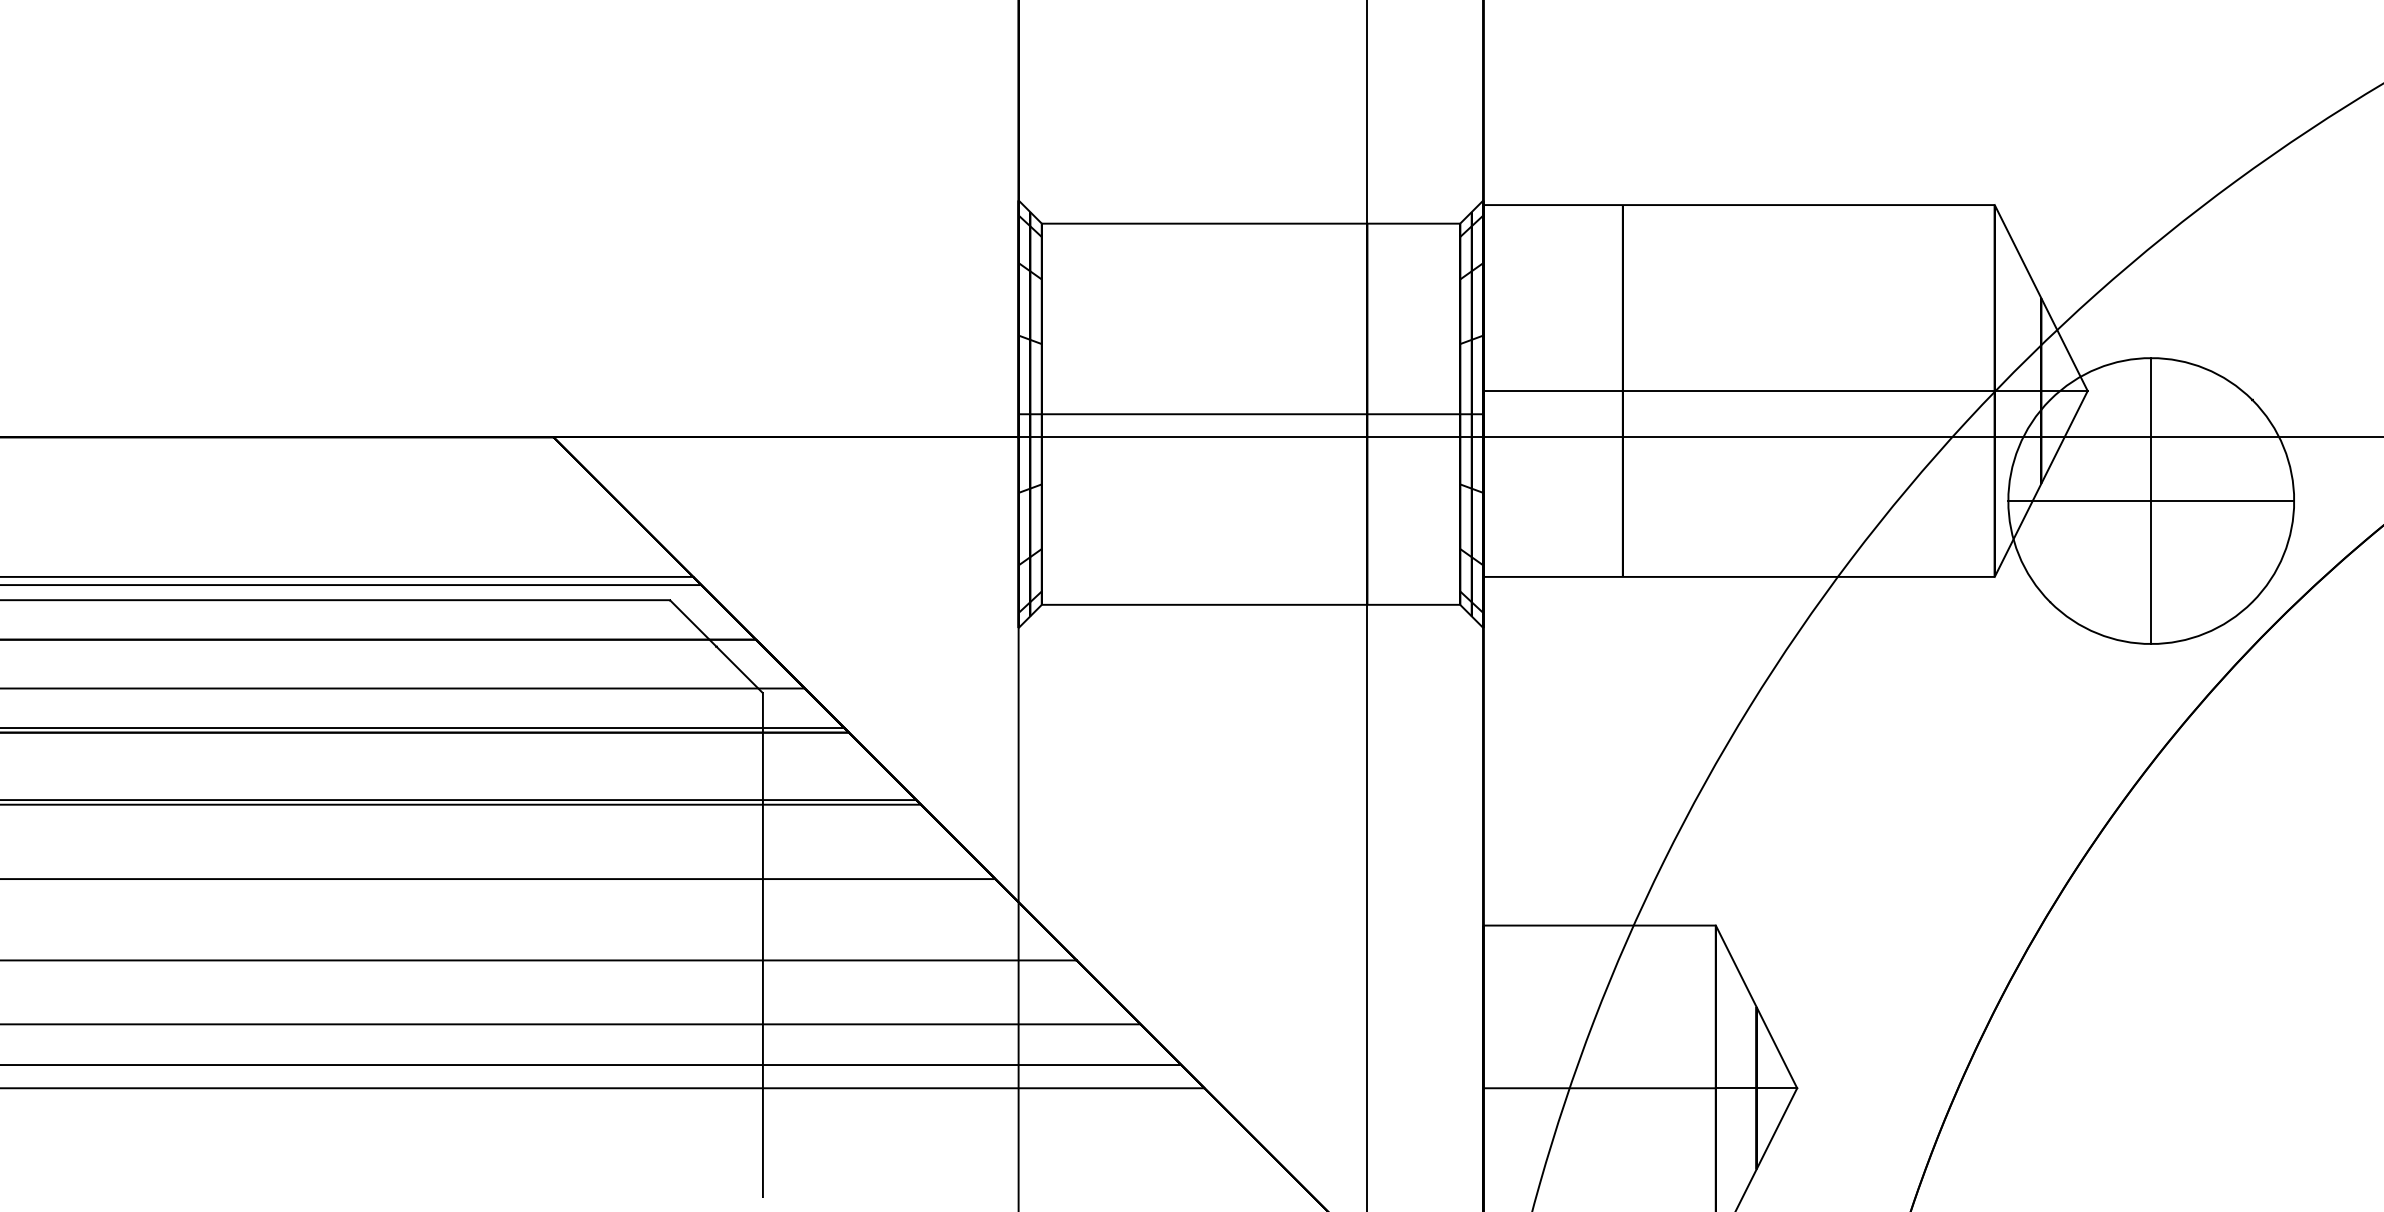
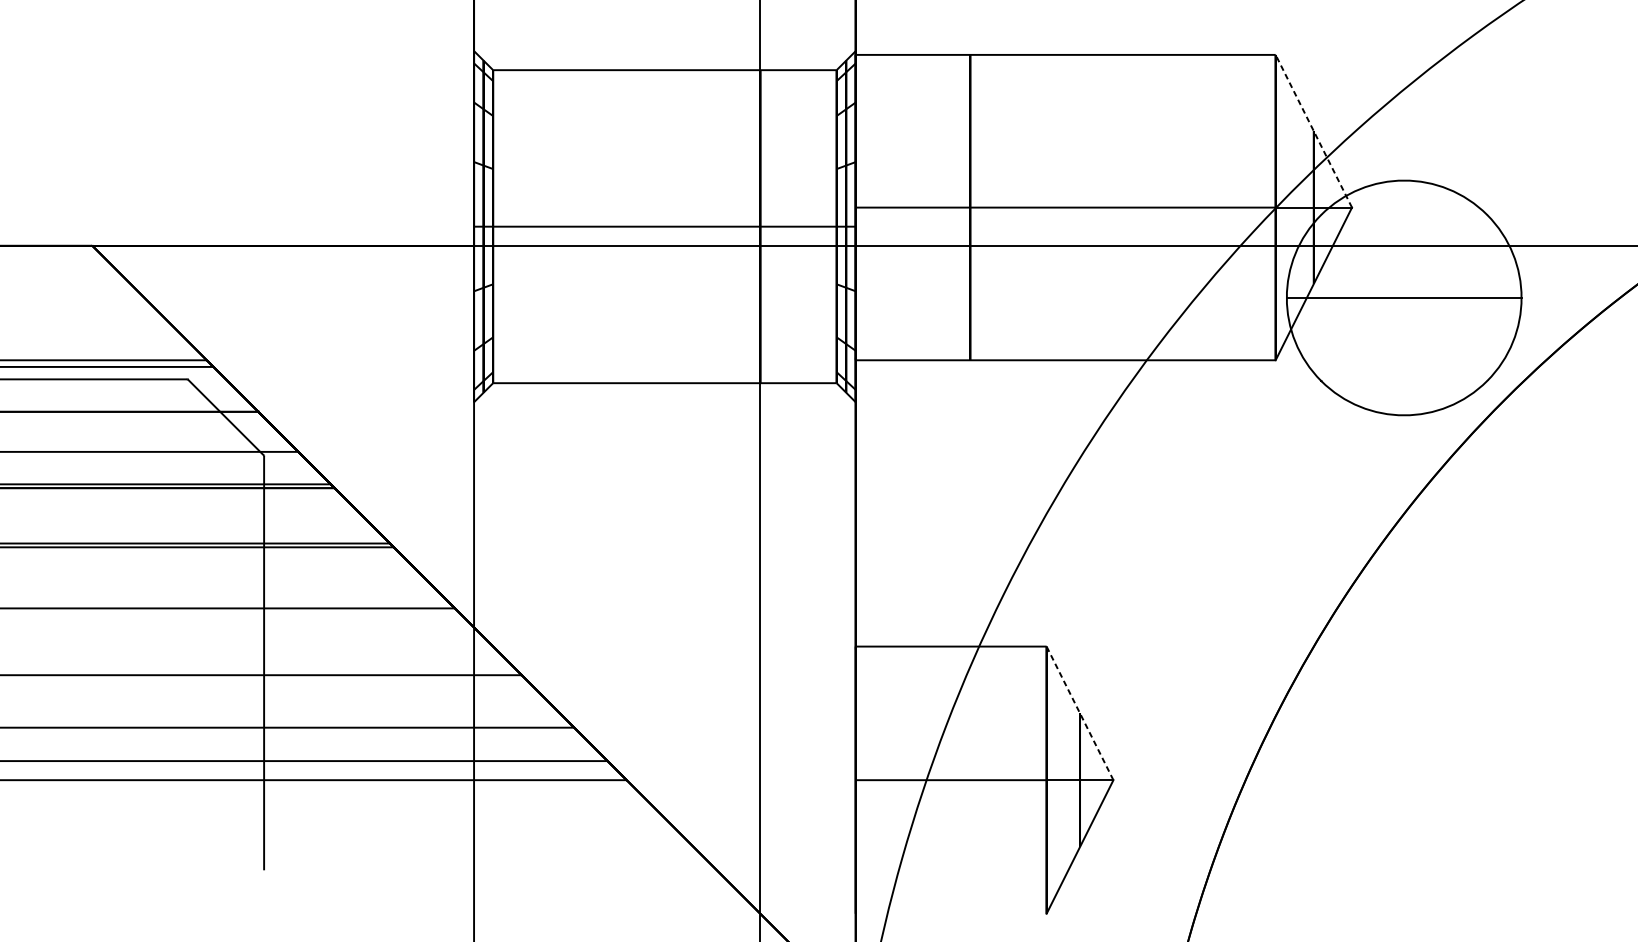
line: (2041, 298) -> (1314, 131), solid -> dashed
line: (2151, 500) -> (1404, 297), removed
line: (1756, 1006) -> (1080, 713), solid -> dashed

